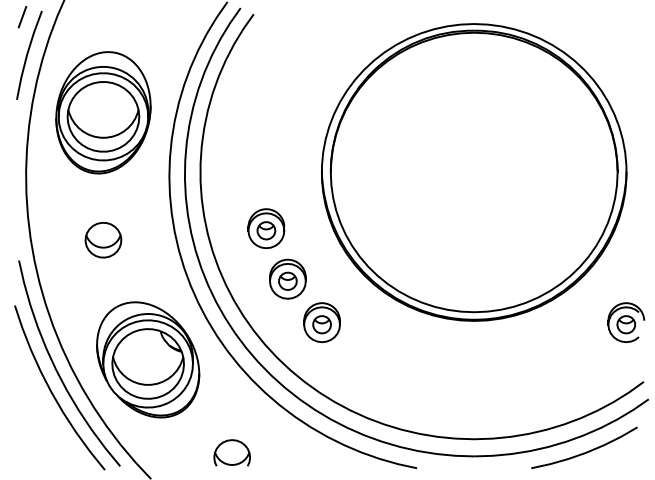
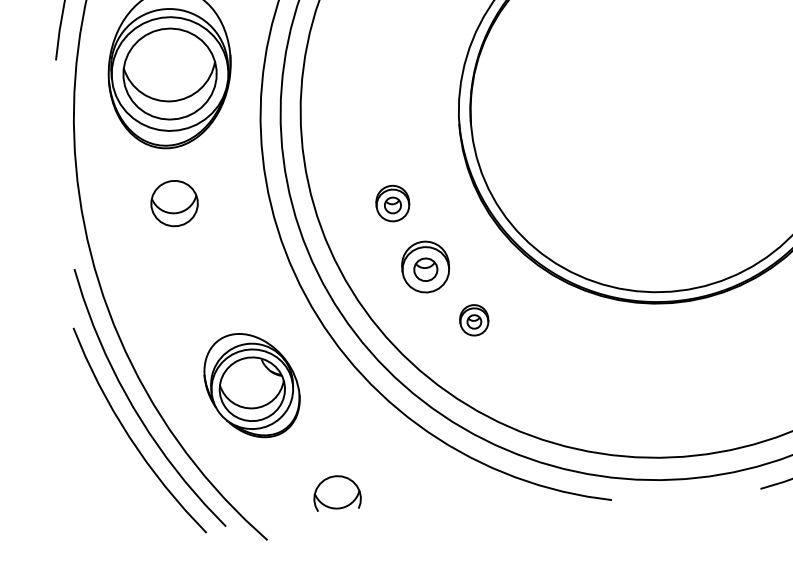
part: (266, 228) -> (392, 203), size x0.7
part: (103, 240) -> (174, 203), moved
part: (321, 322) -> (473, 320), size x0.6
part: (148, 359) -> (252, 384), size x0.7
part: (231, 452) -> (336, 492), moved

